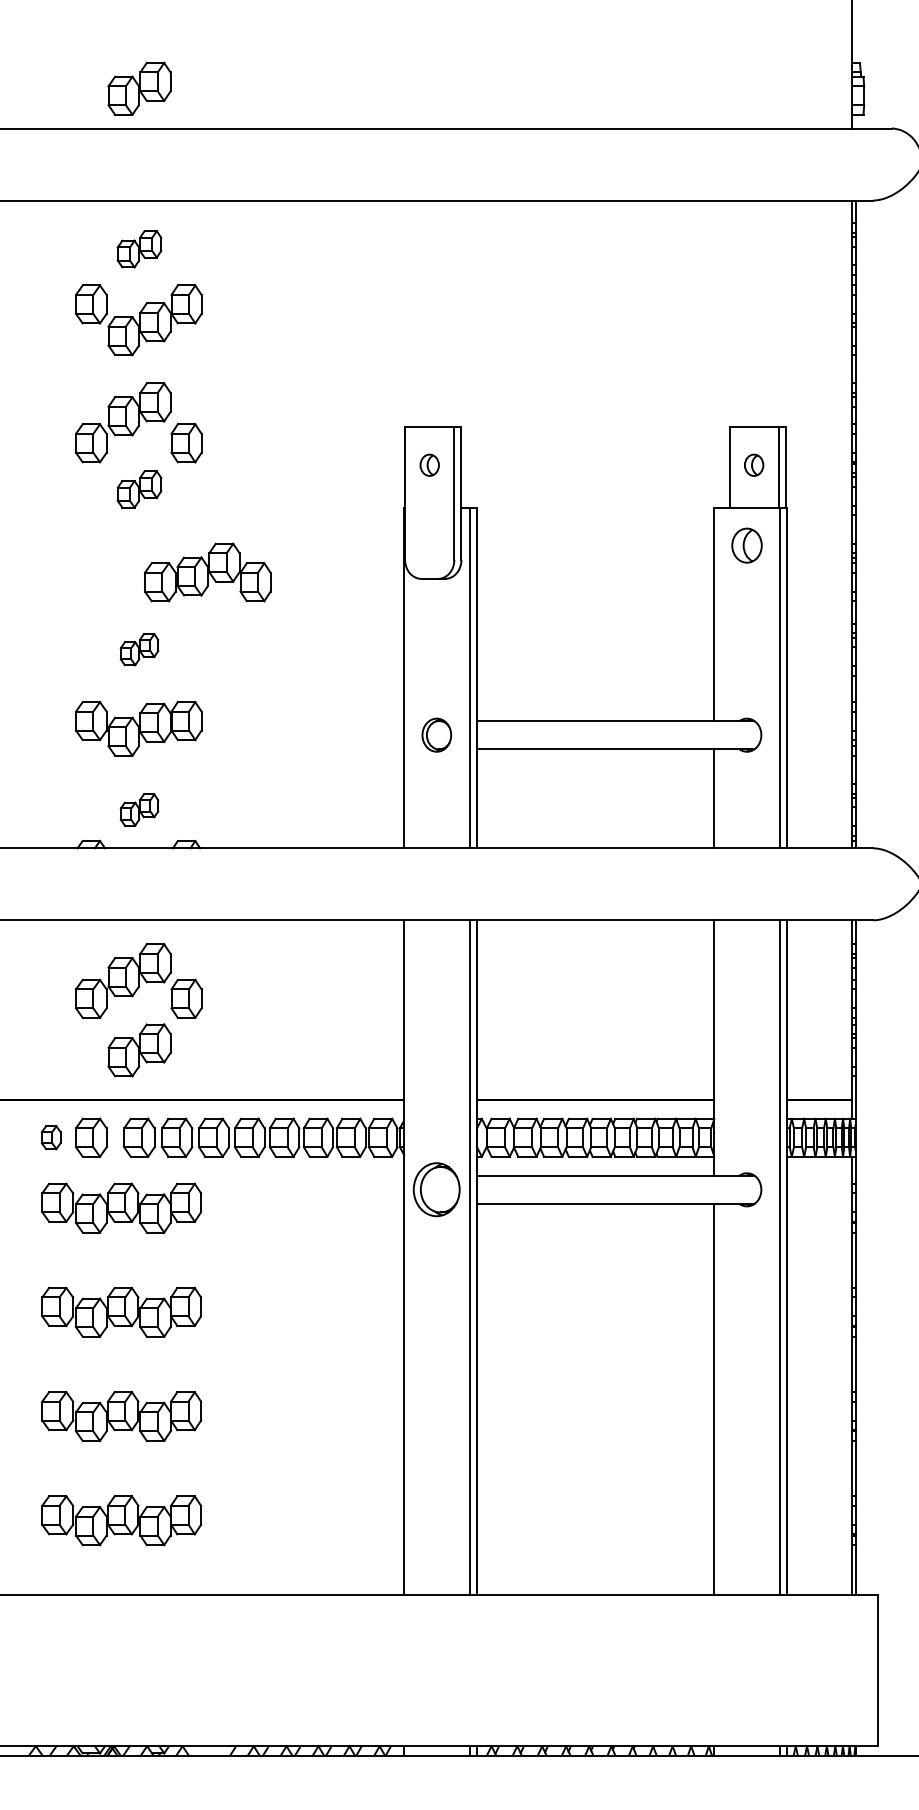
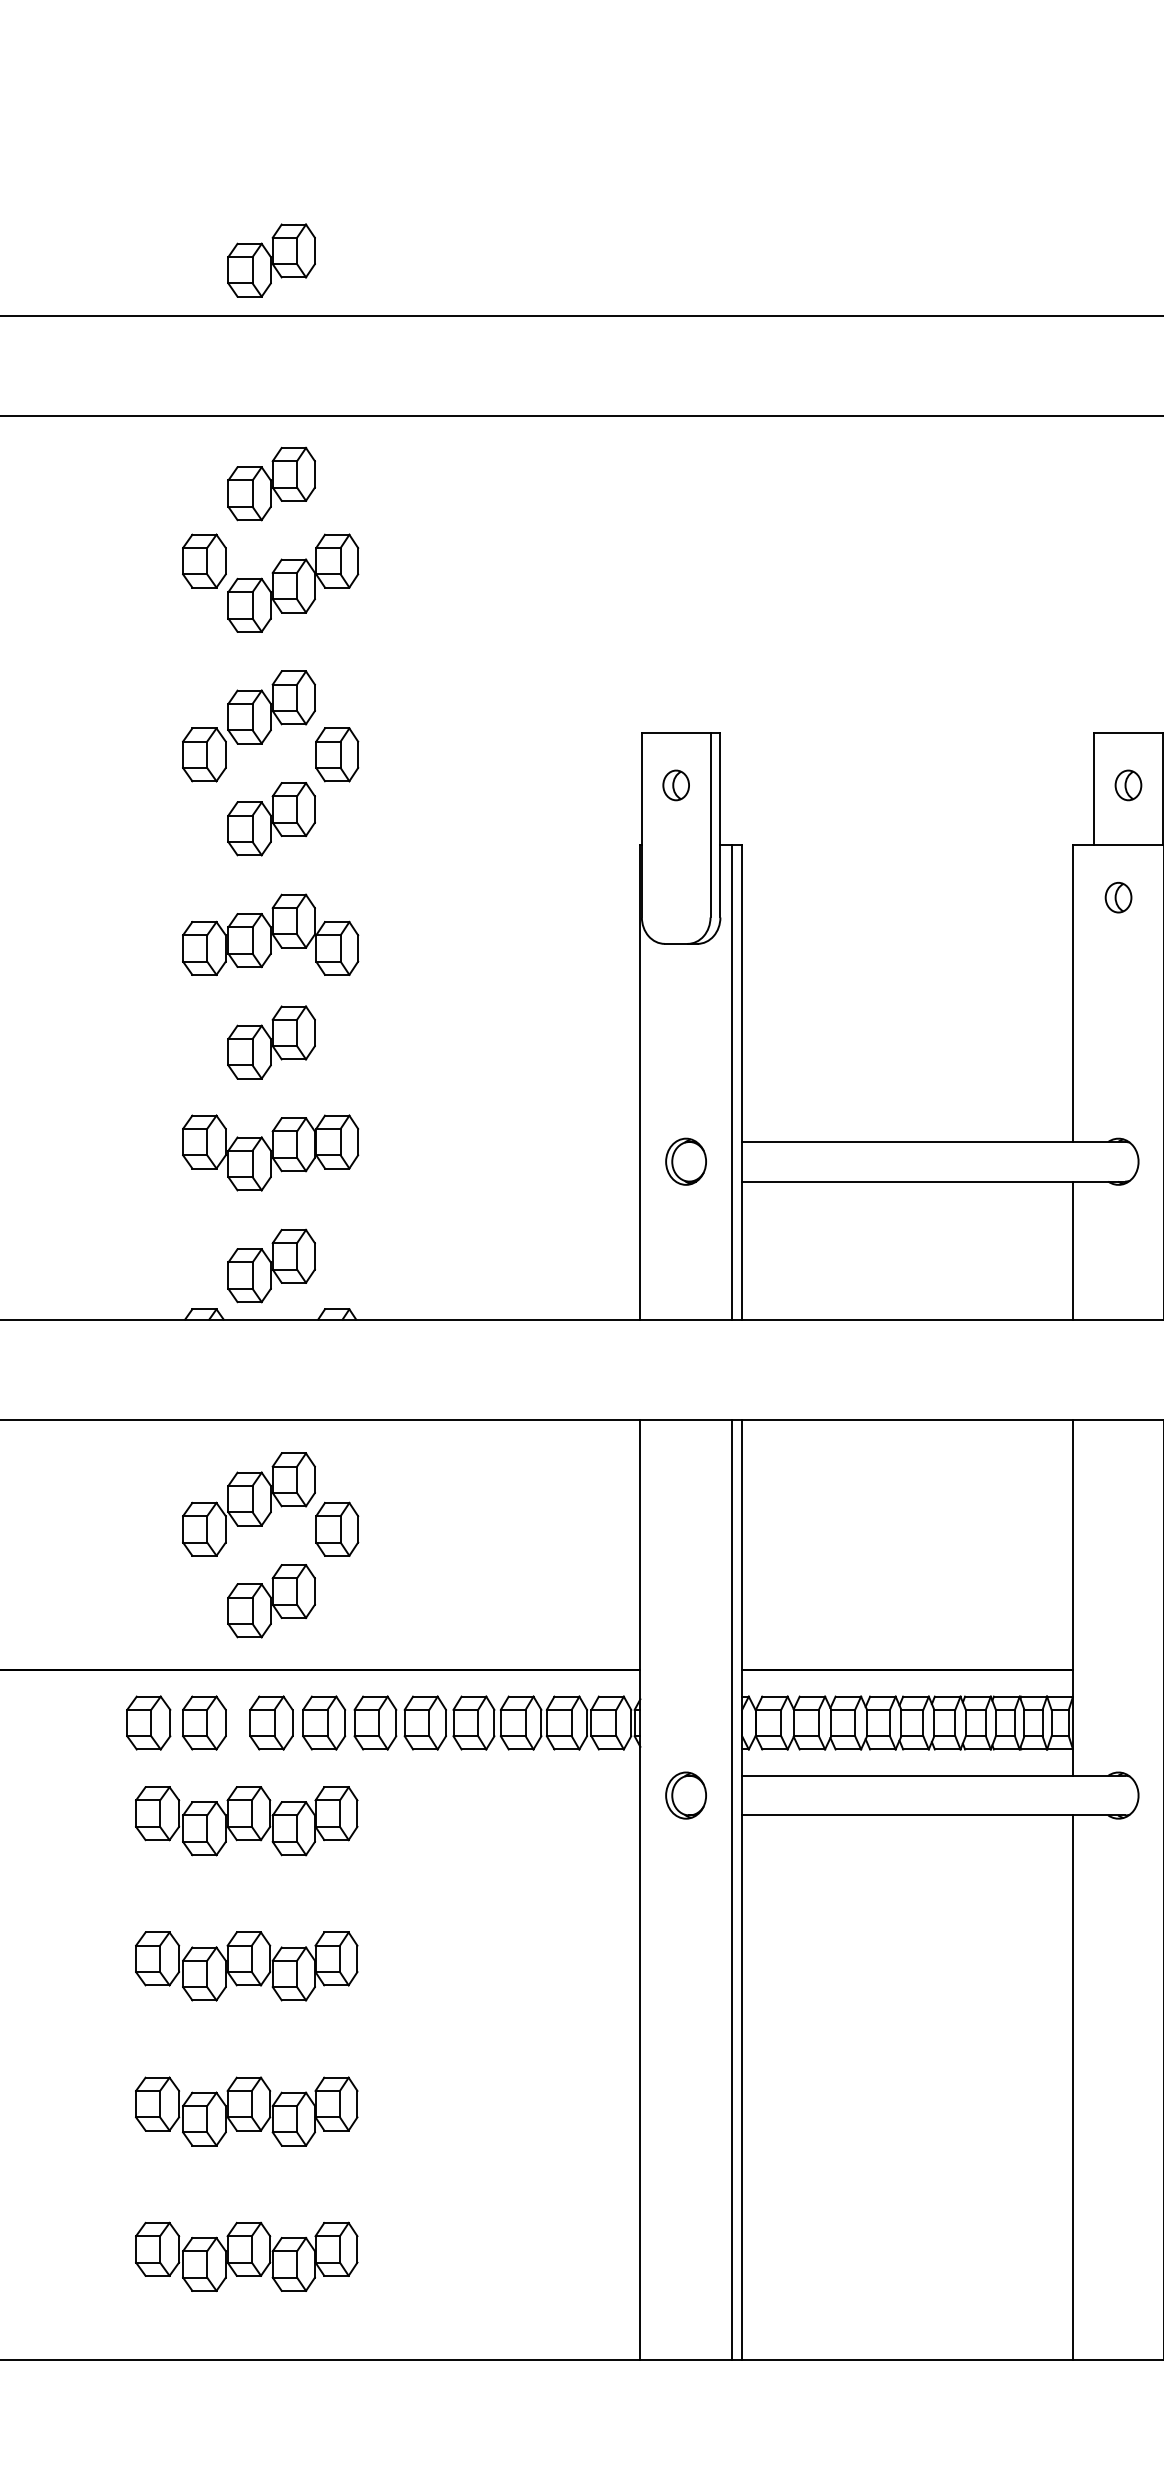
part: (139, 249) -> (271, 484), size x1.43
part: (139, 489) -> (271, 819), size x1.43
part: (746, 545) -> (1117, 897), size x0.62
part: (207, 572) -> (270, 934), moved
part: (139, 649) -> (271, 1042), size x1.67
part: (139, 809) -> (271, 1265), size x1.67
part: (50, 1137) -> (147, 1722), size x1.67
part: (436, 1189) -> (685, 1795), size x0.62

